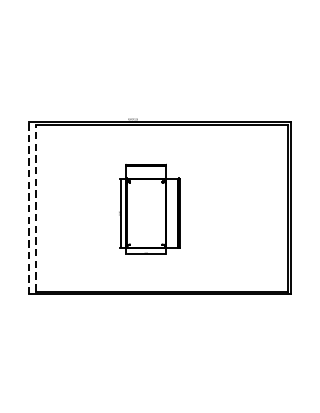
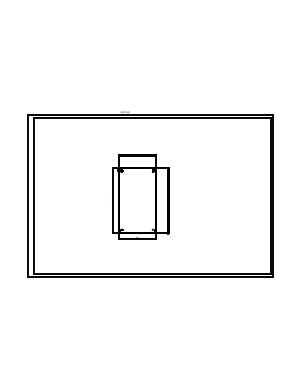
line: (29, 208) -> (27, 195), dashed -> solid
line: (36, 208) -> (34, 195), dashed -> solid

